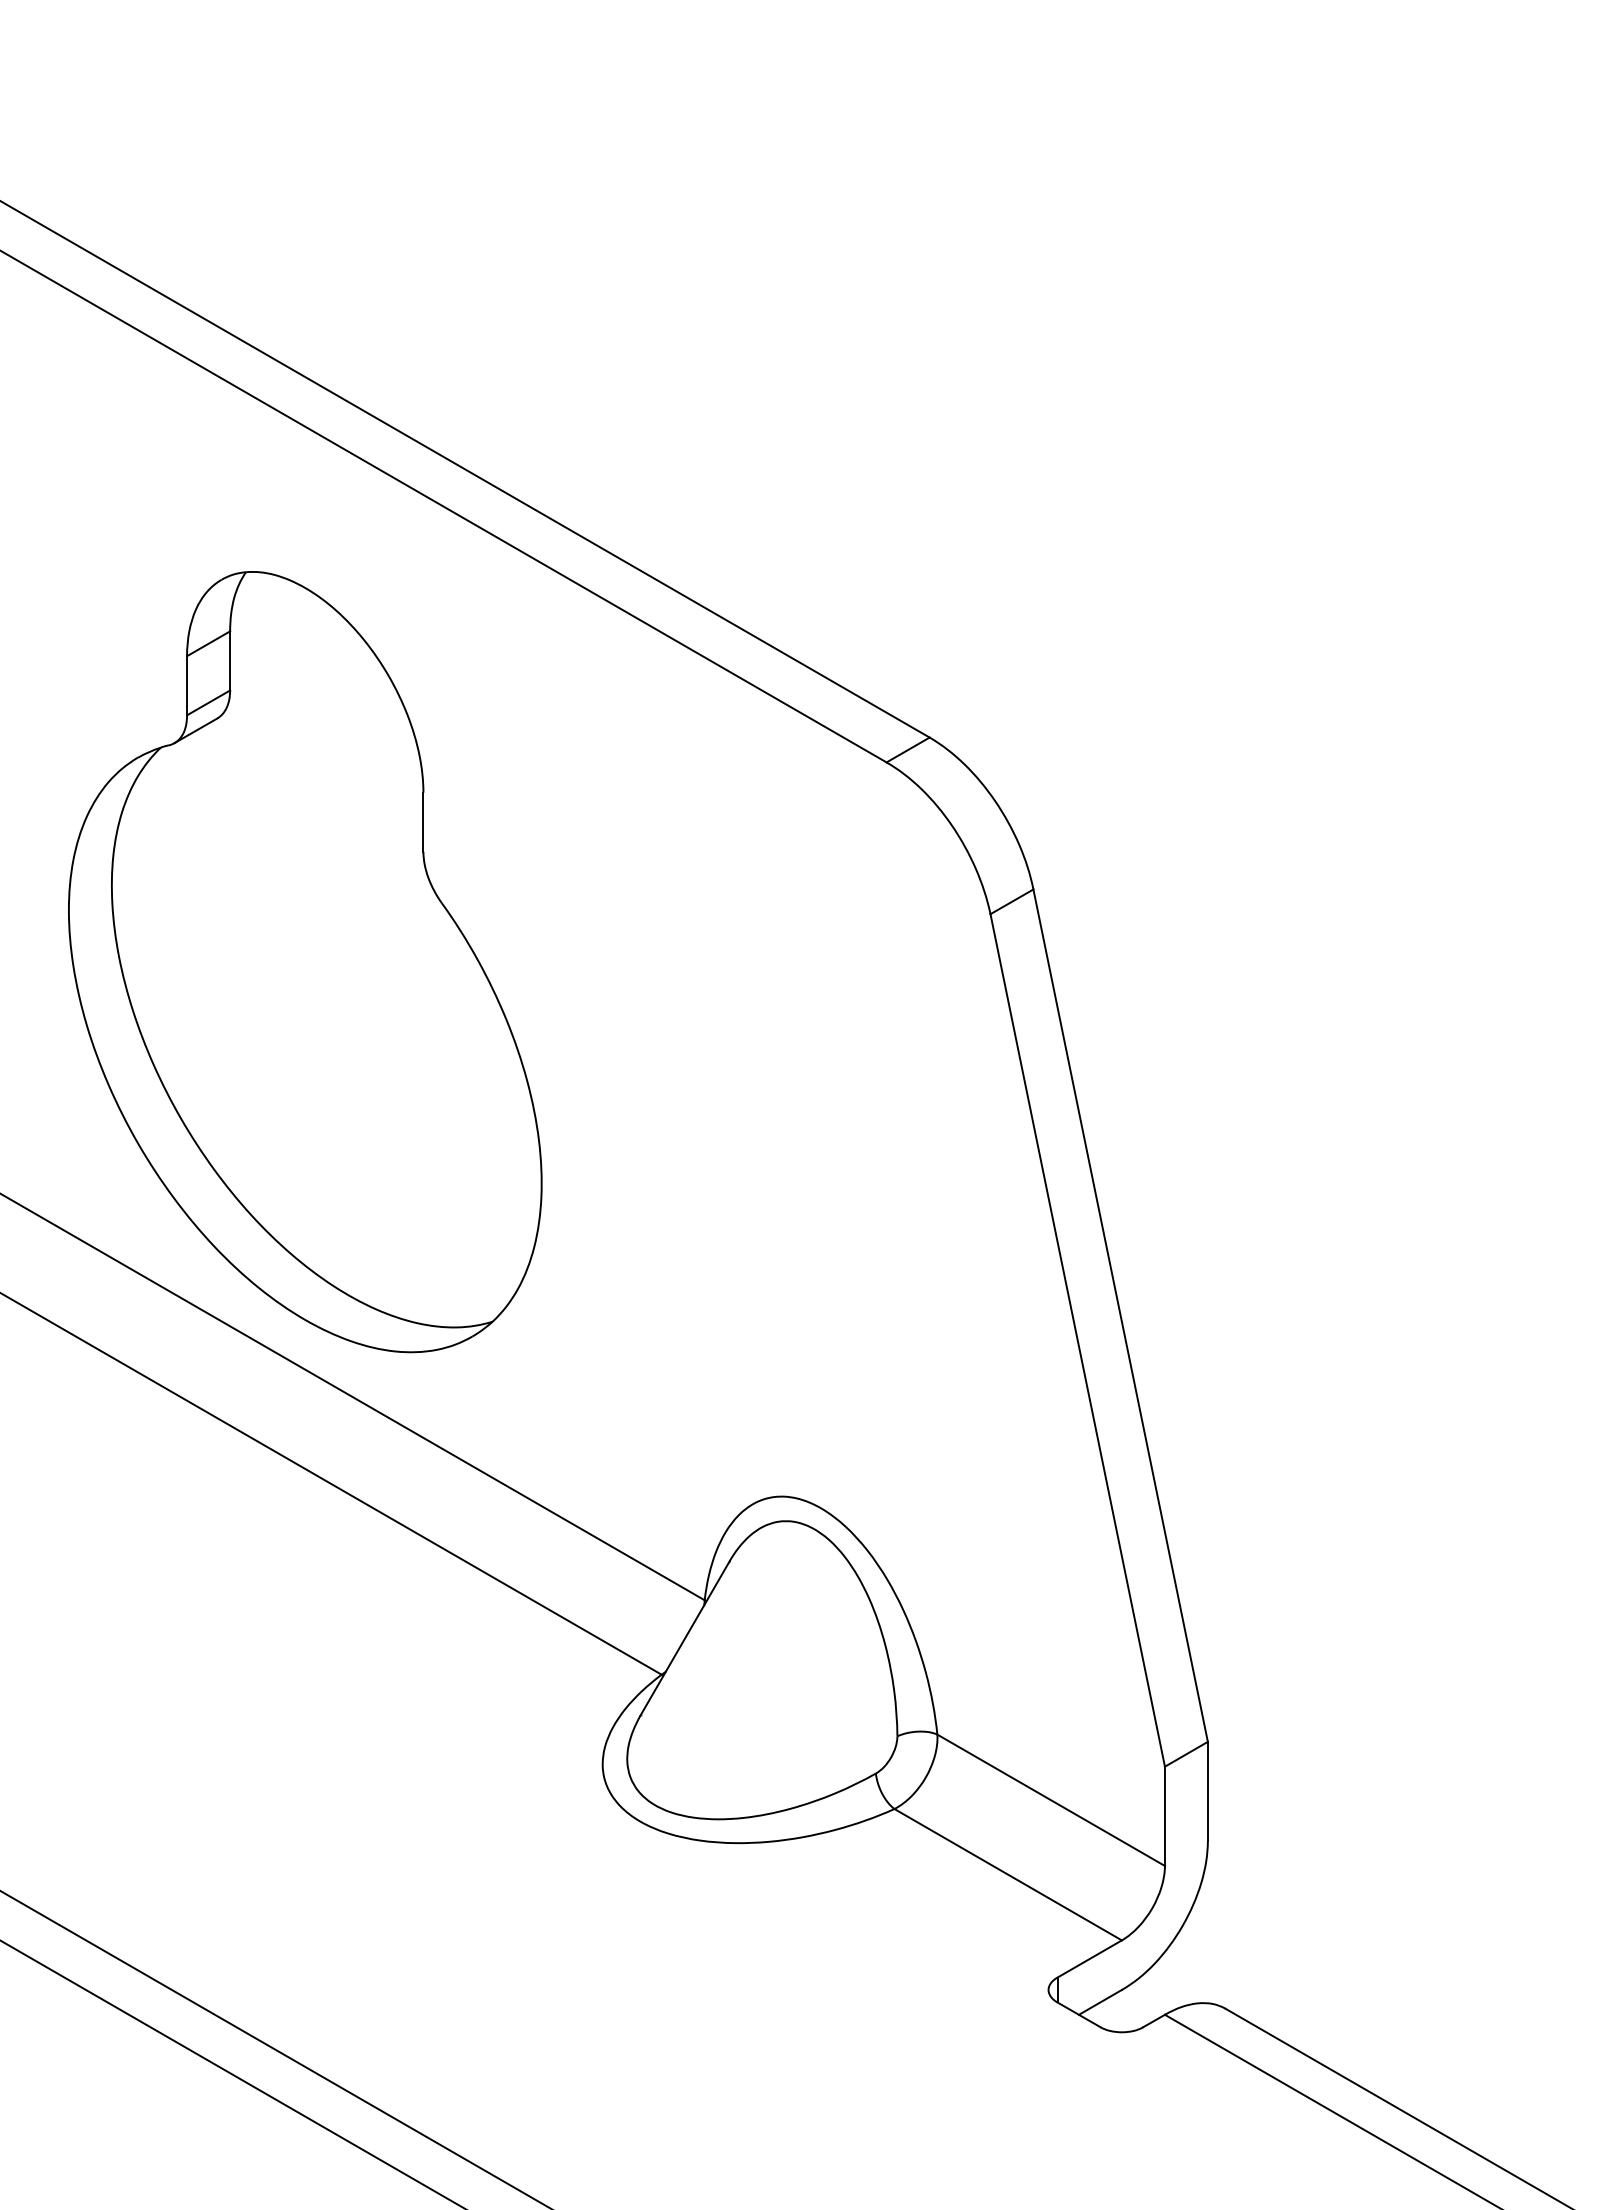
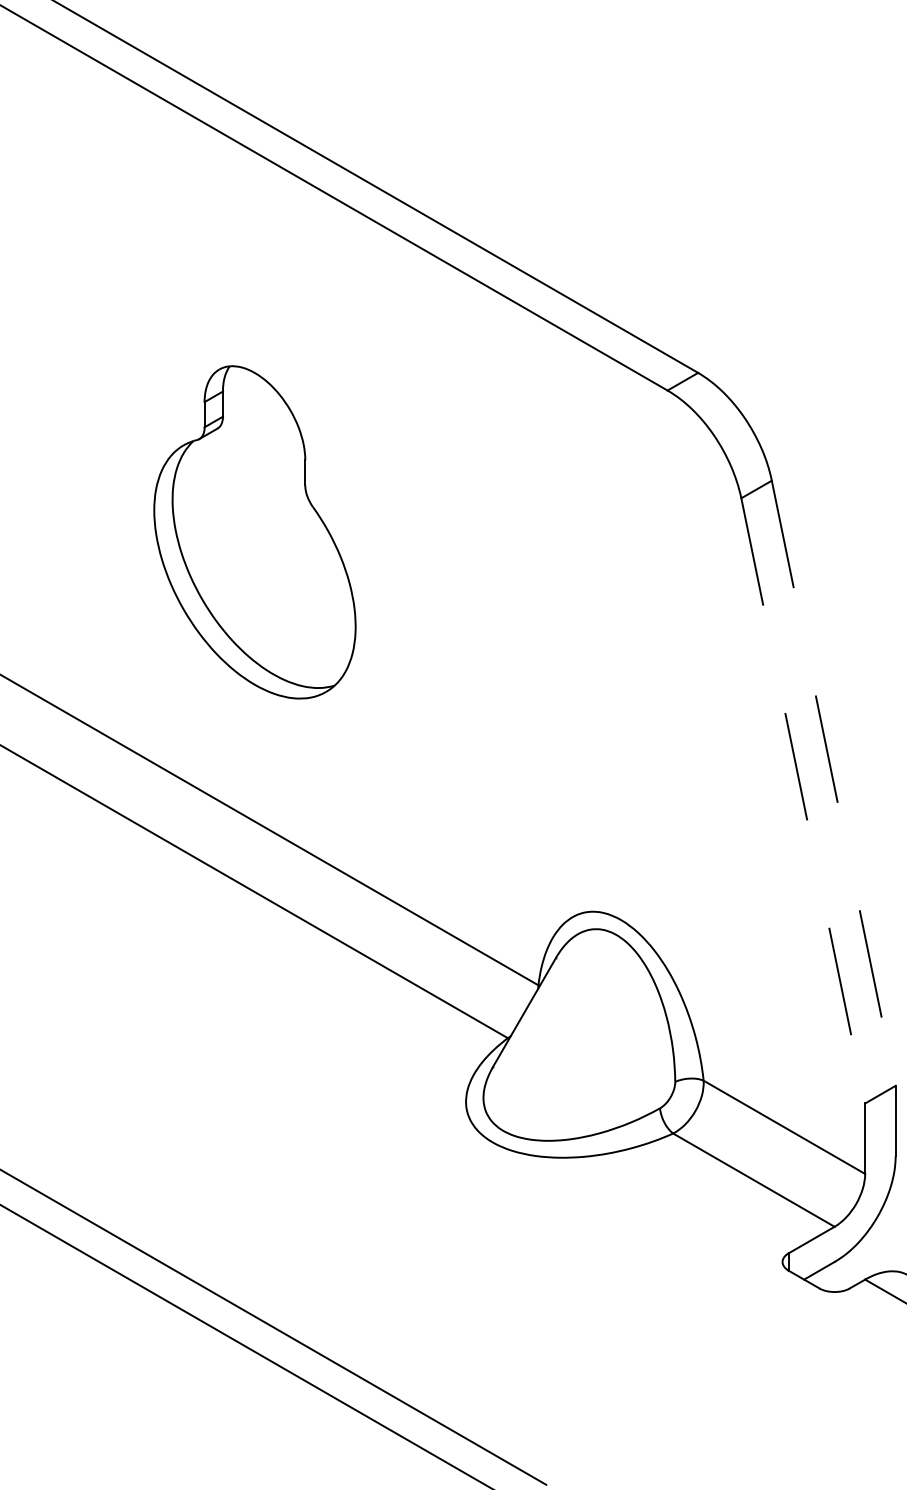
part: (305, 962) -> (255, 532), size x0.6
line: (1120, 1316) -> (833, 783), solid -> dashed
line: (1077, 1340) -> (803, 800), solid -> dashed

